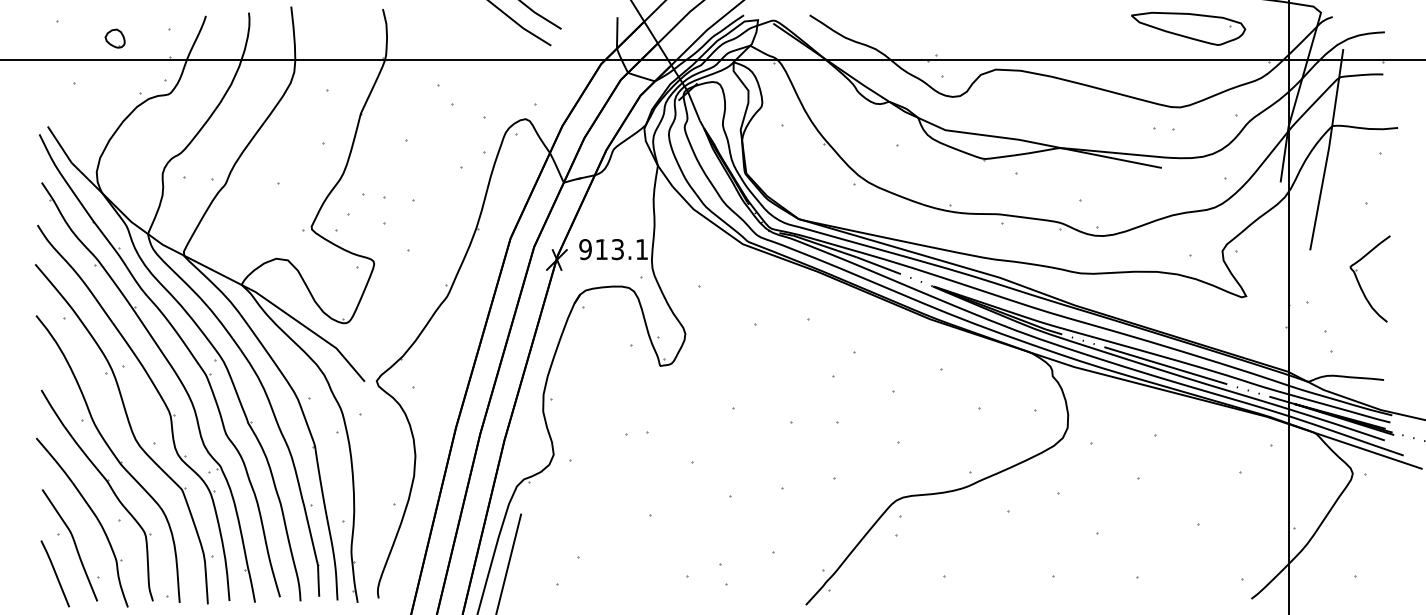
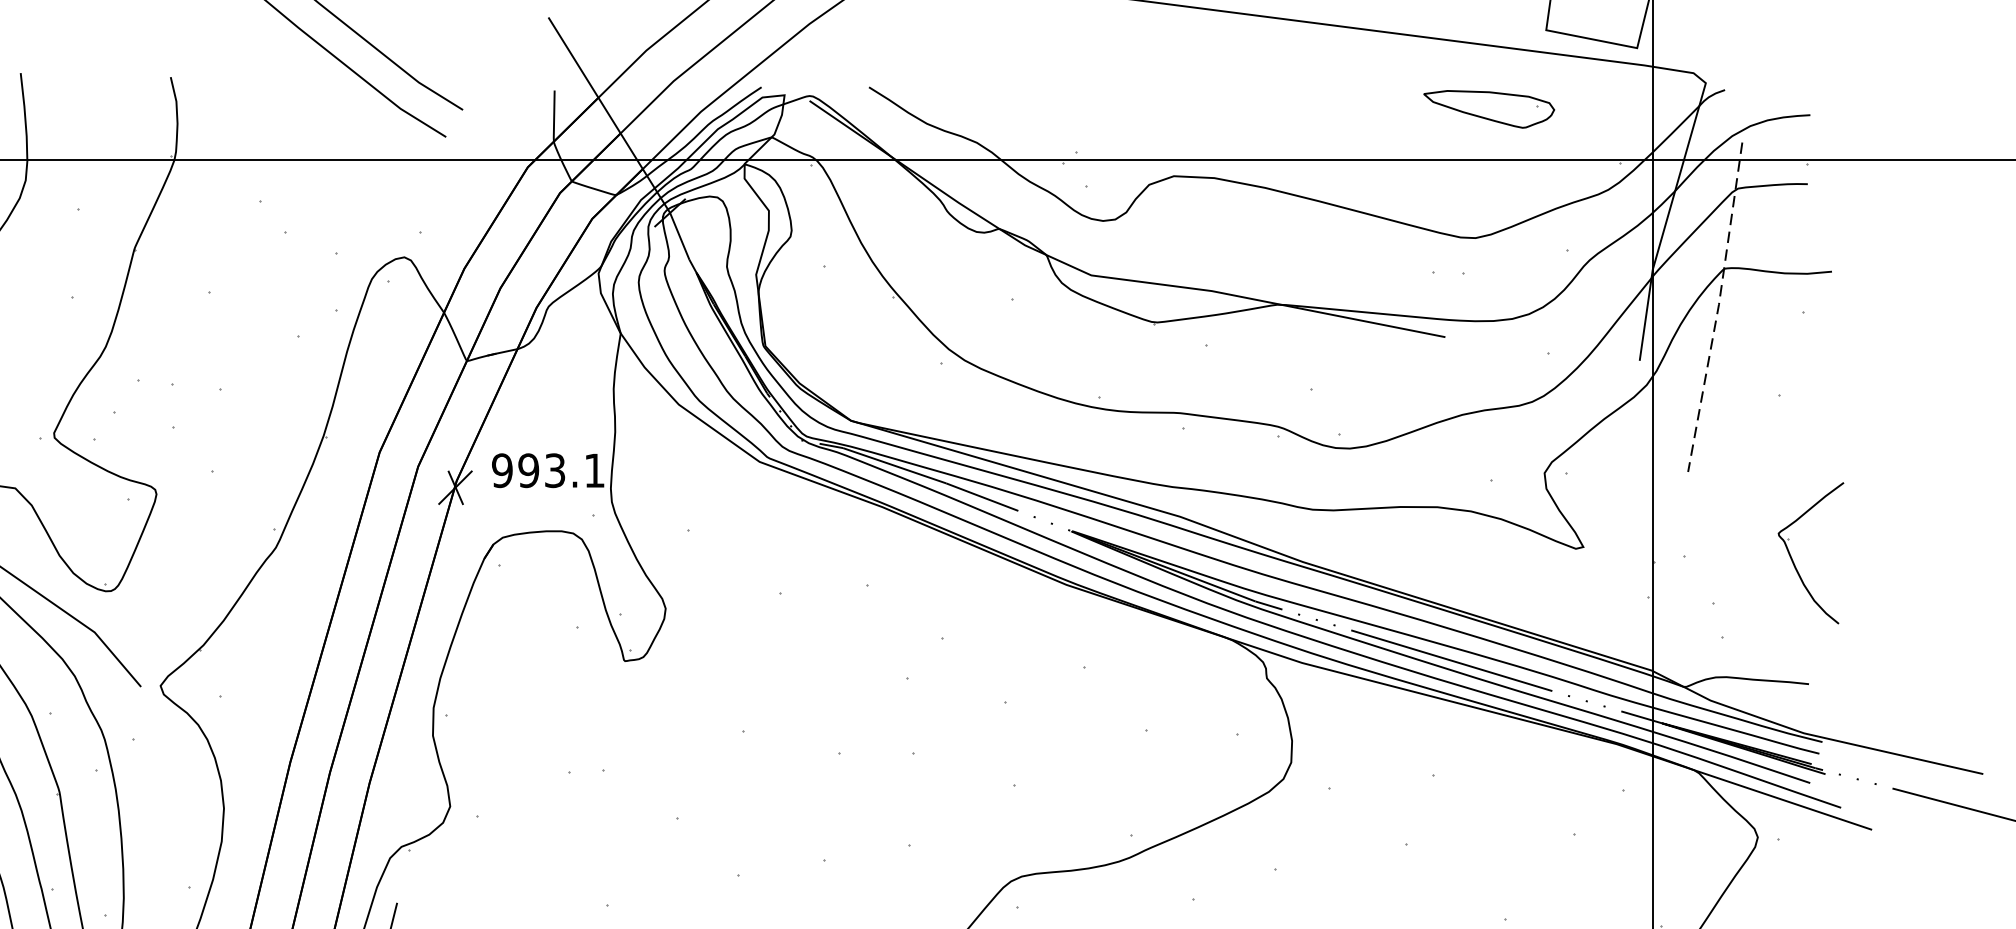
part: (1188, 28) -> (1488, 108), size x0.7
line: (1328, 149) -> (1718, 306), solid -> dashed
text: (601, 249) -> (528, 470), 913.1 -> 993.1
part: (1359, 282) -> (1793, 558), moved

